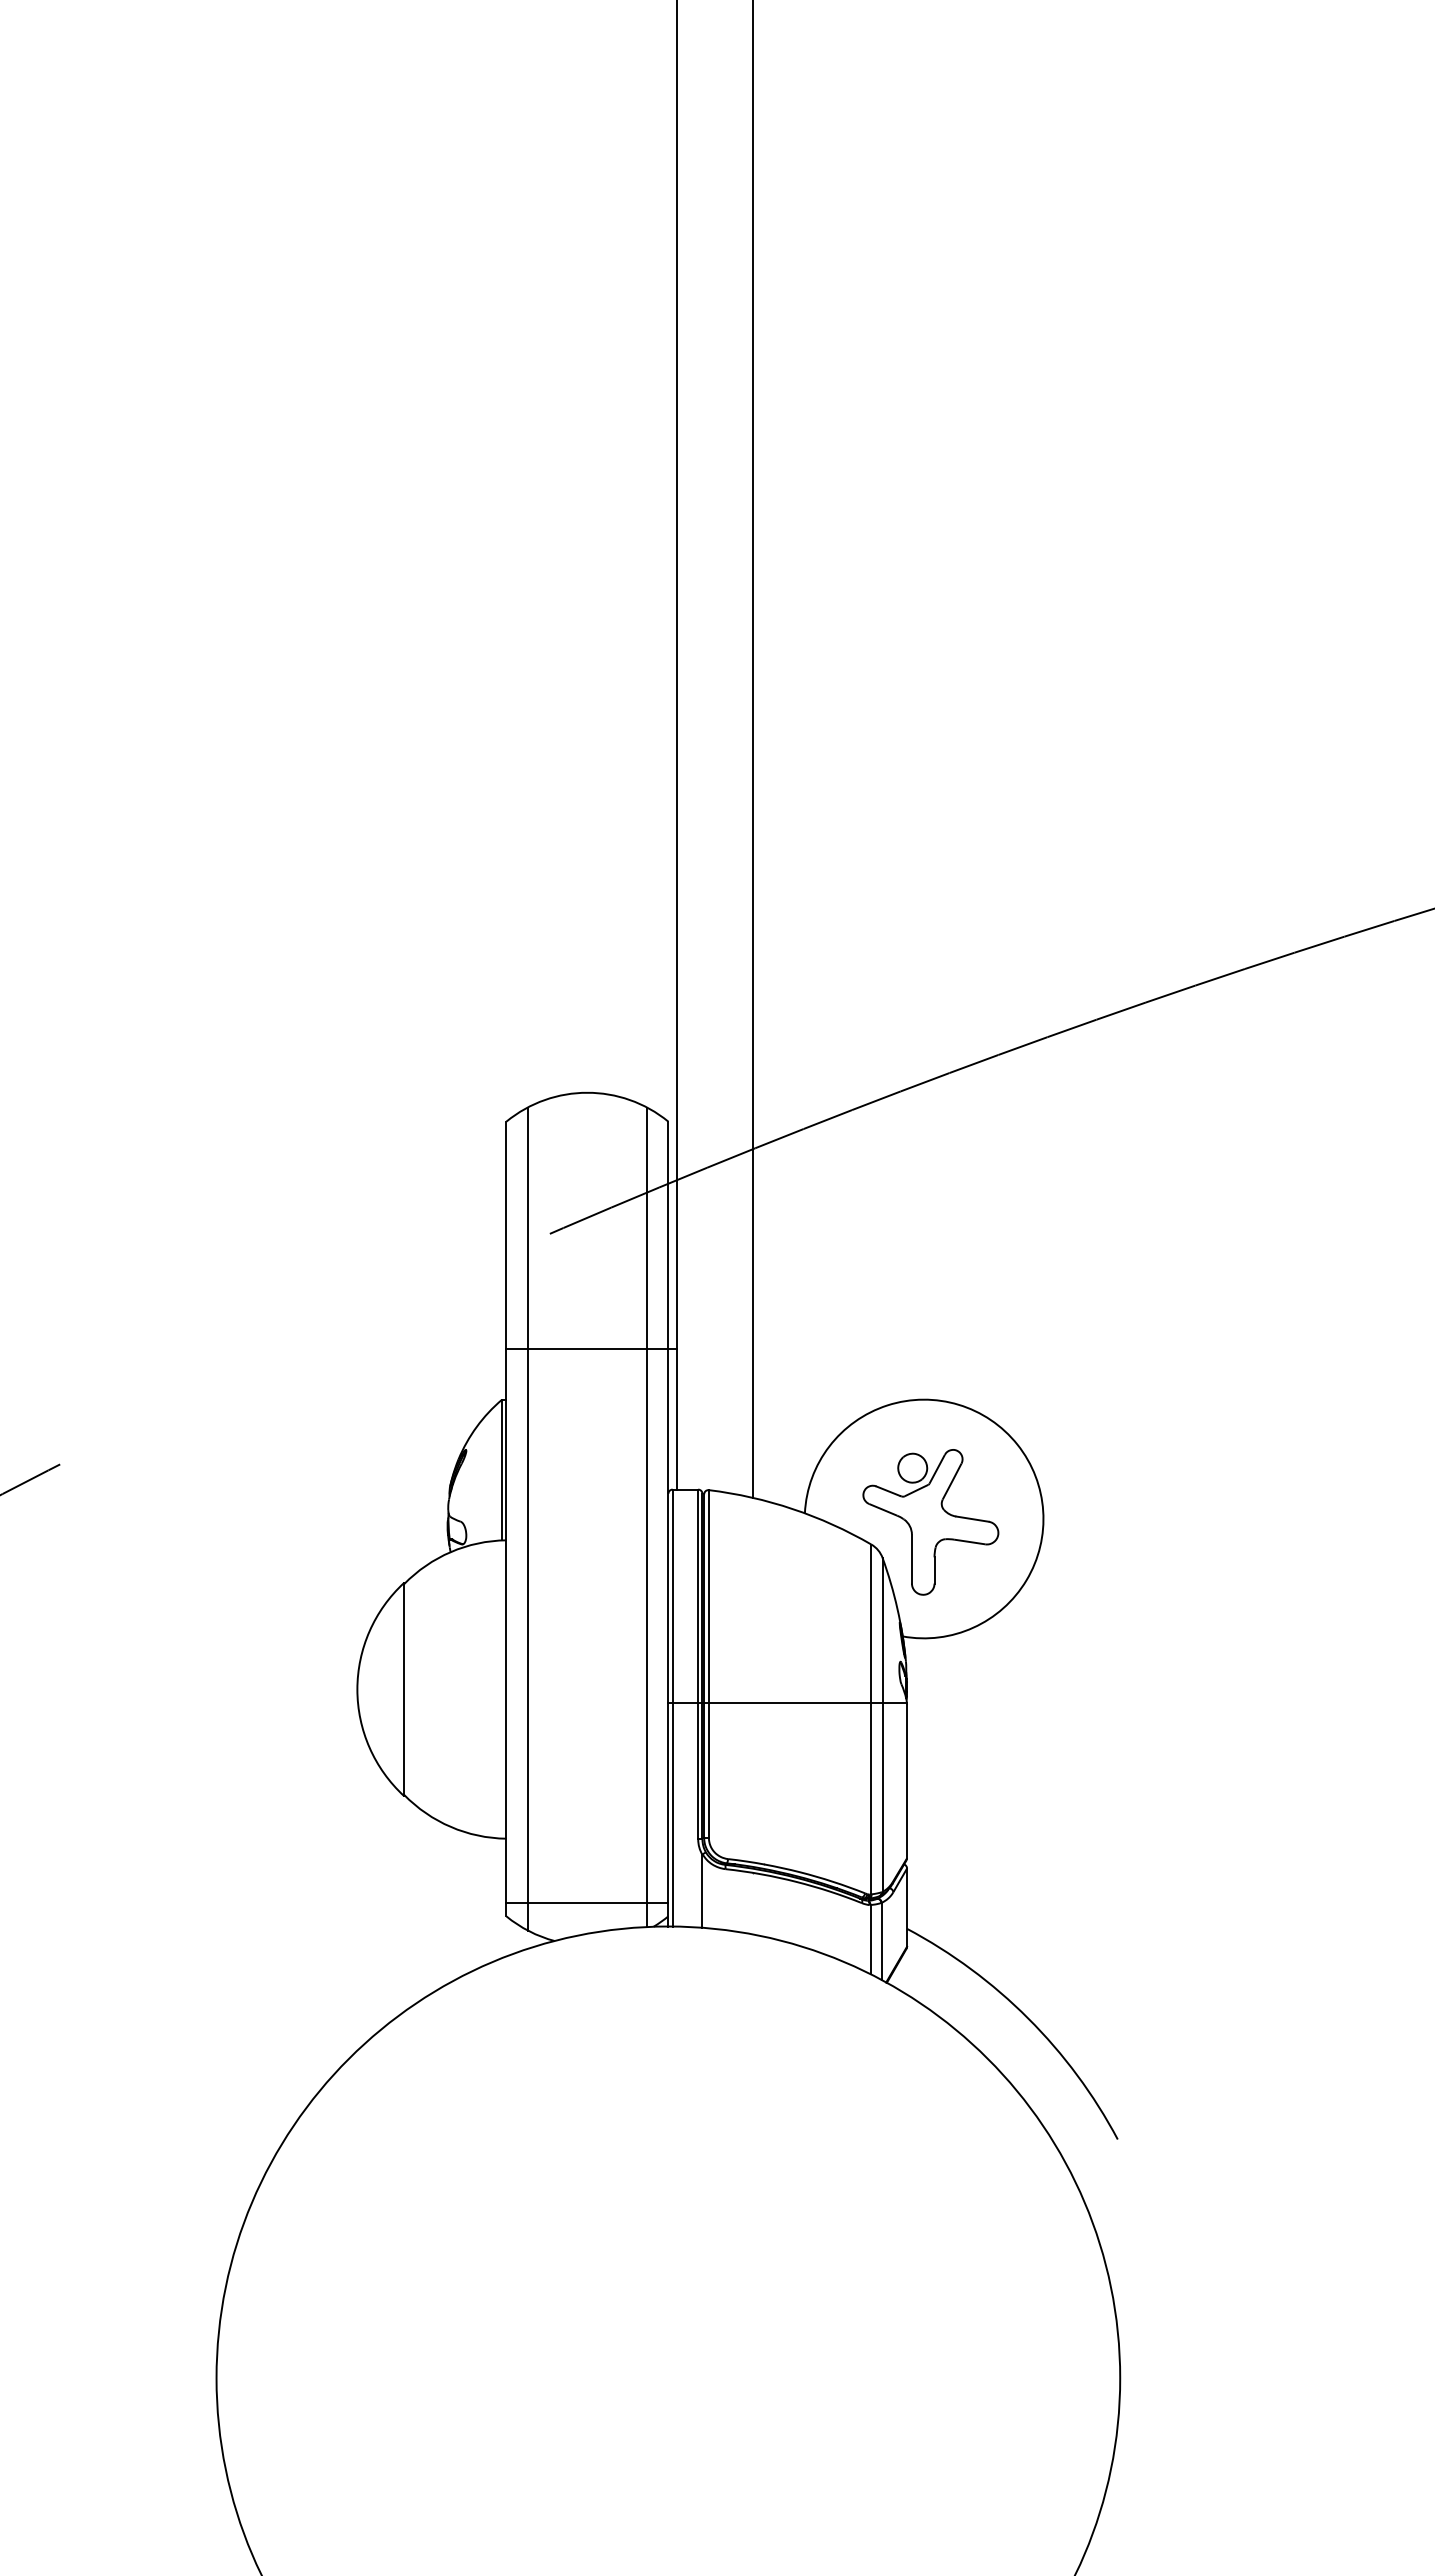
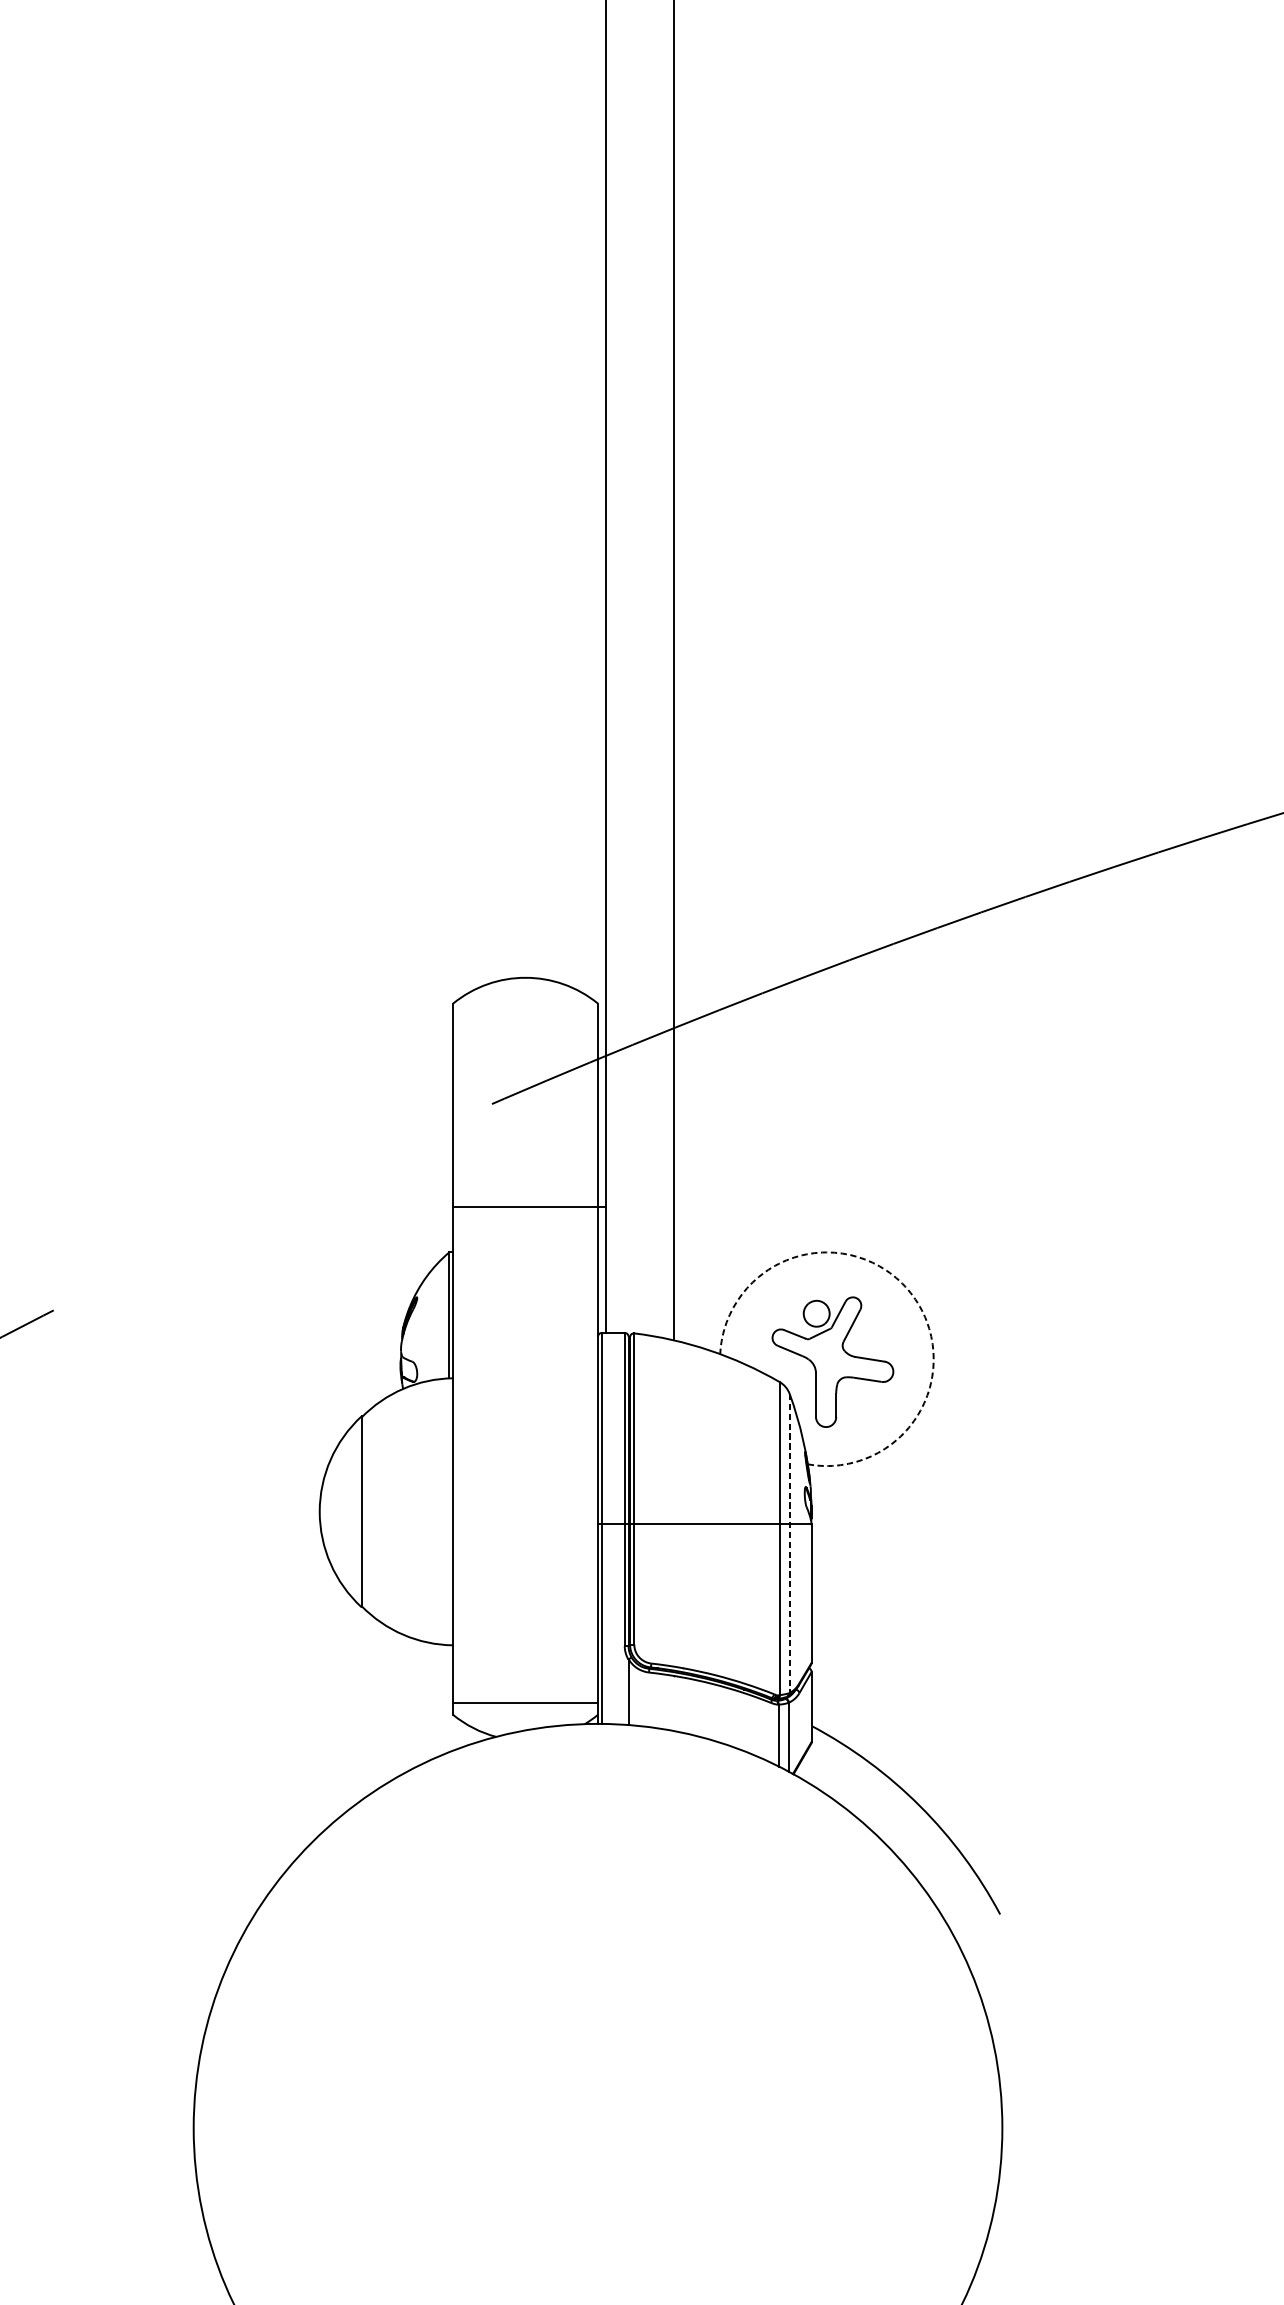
arc: (1017, 1444) -> (910, 1292), solid -> dashed
line: (647, 1517) -> (579, 1357), removed
line: (527, 1518) -> (471, 1358), removed
line: (882, 1724) -> (789, 1543), solid -> dashed

